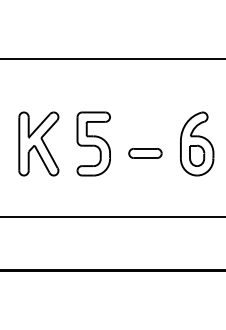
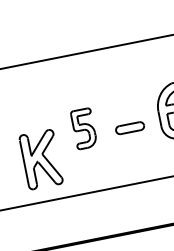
part: (38, 143) -> (40, 159), moved
part: (93, 143) -> (83, 128), size x0.7

